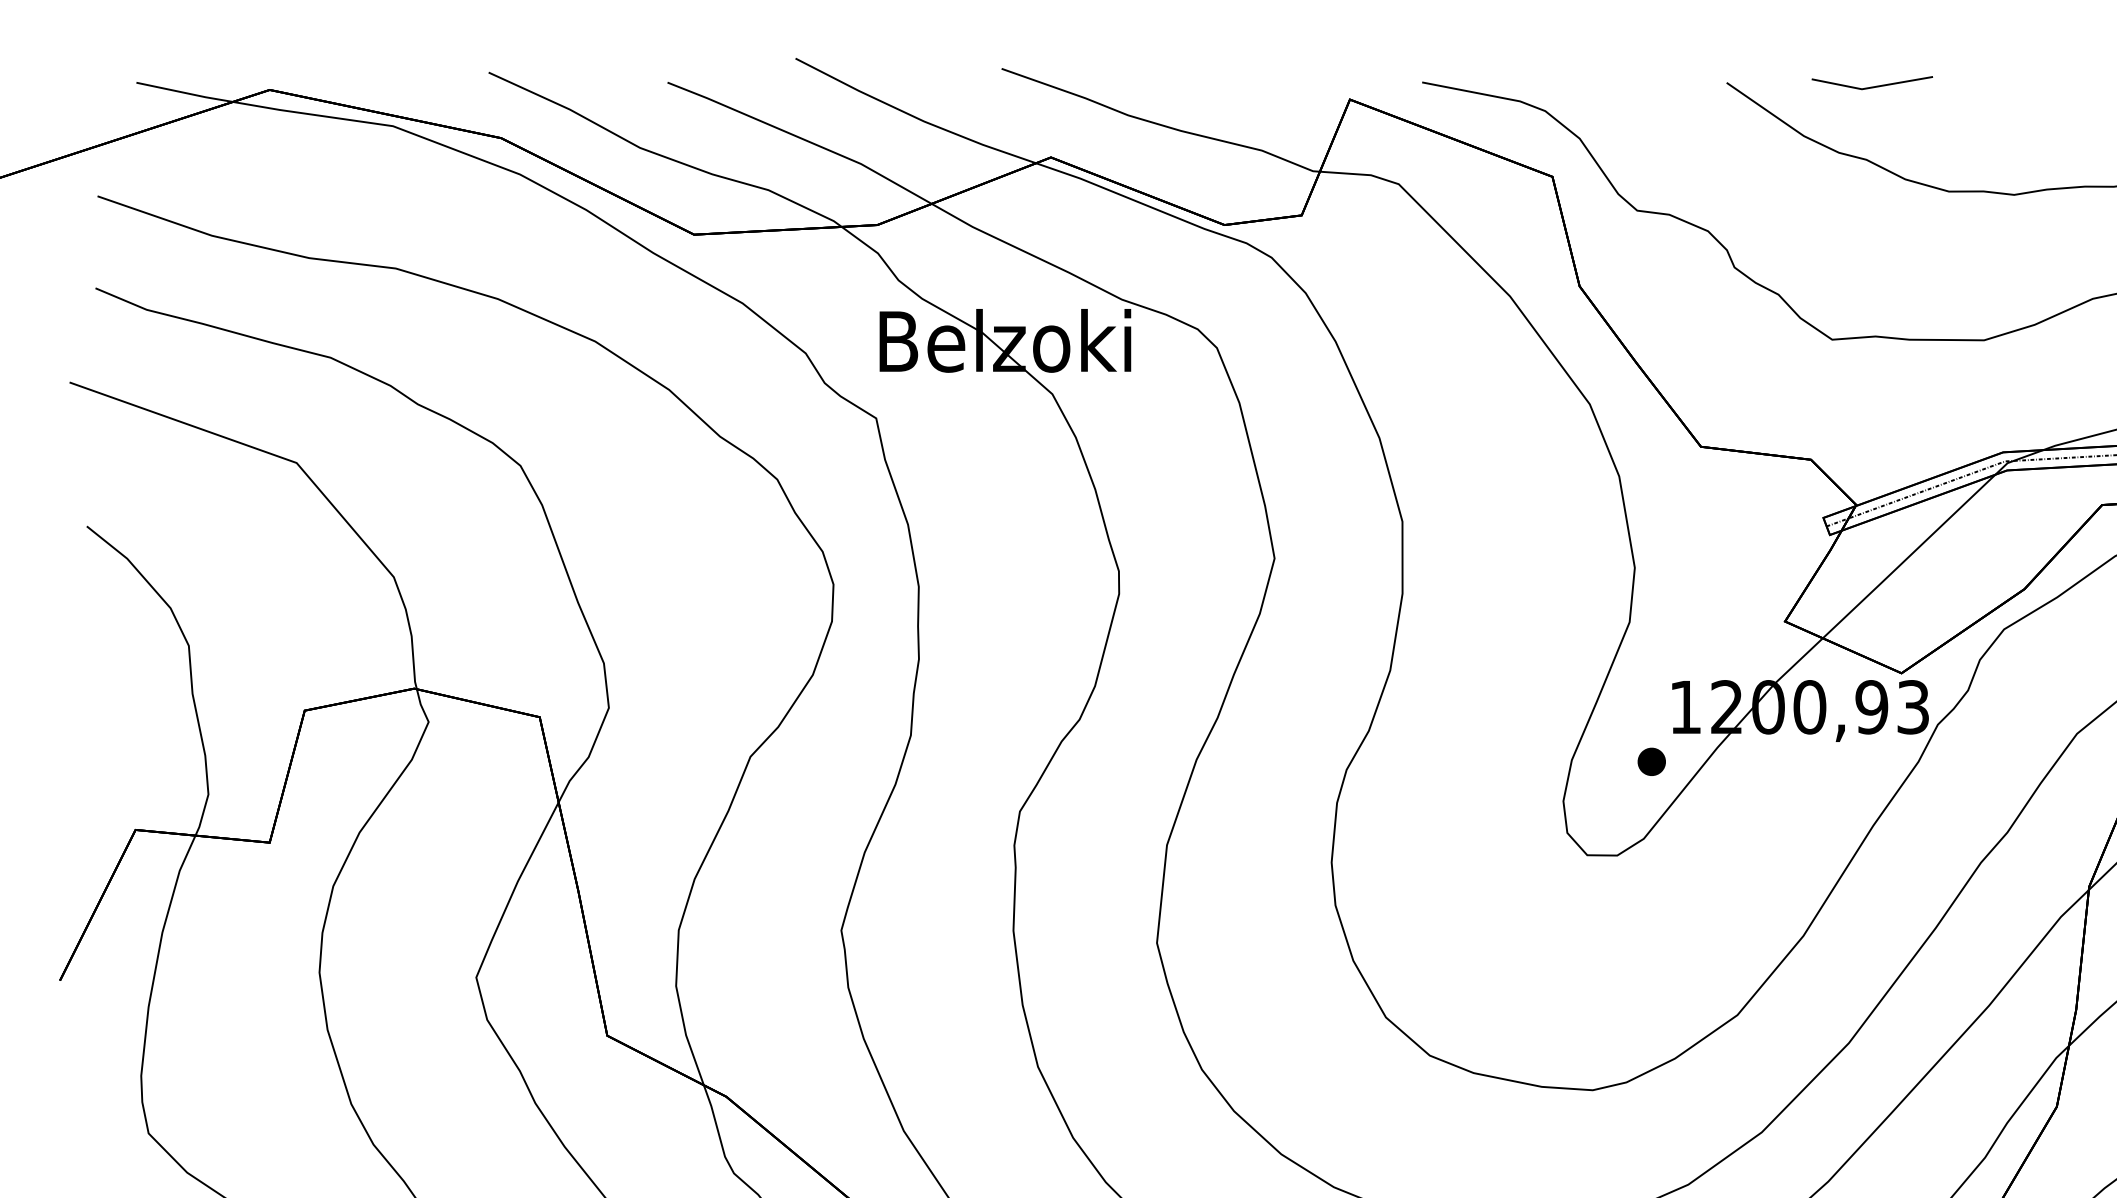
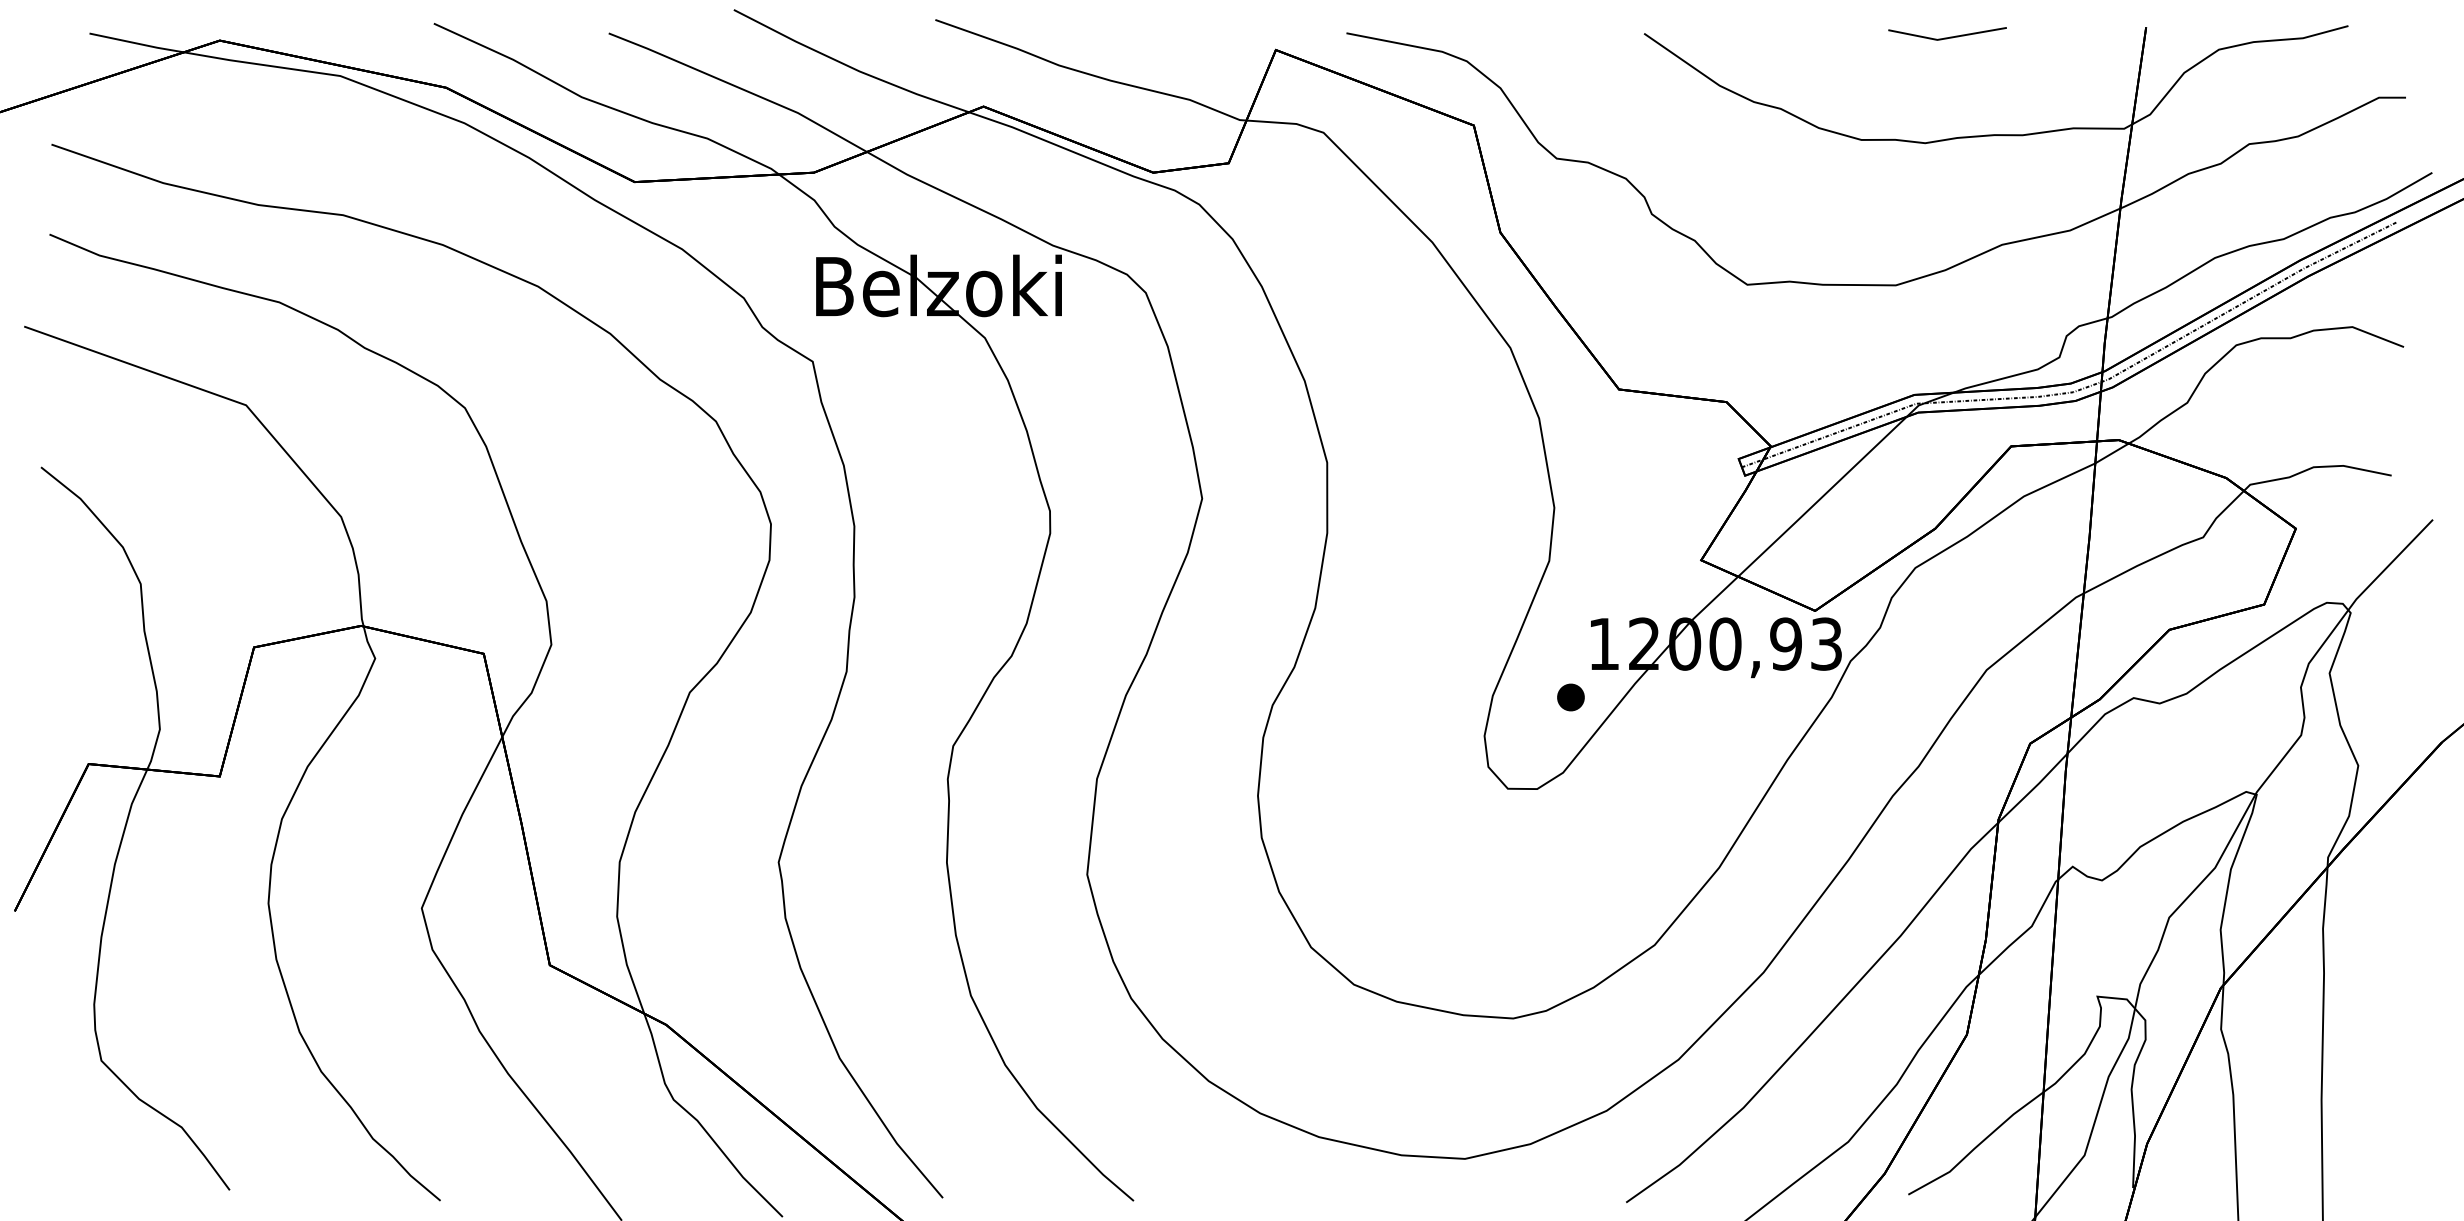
line: (1874, 85) -> (1949, 36), moved

